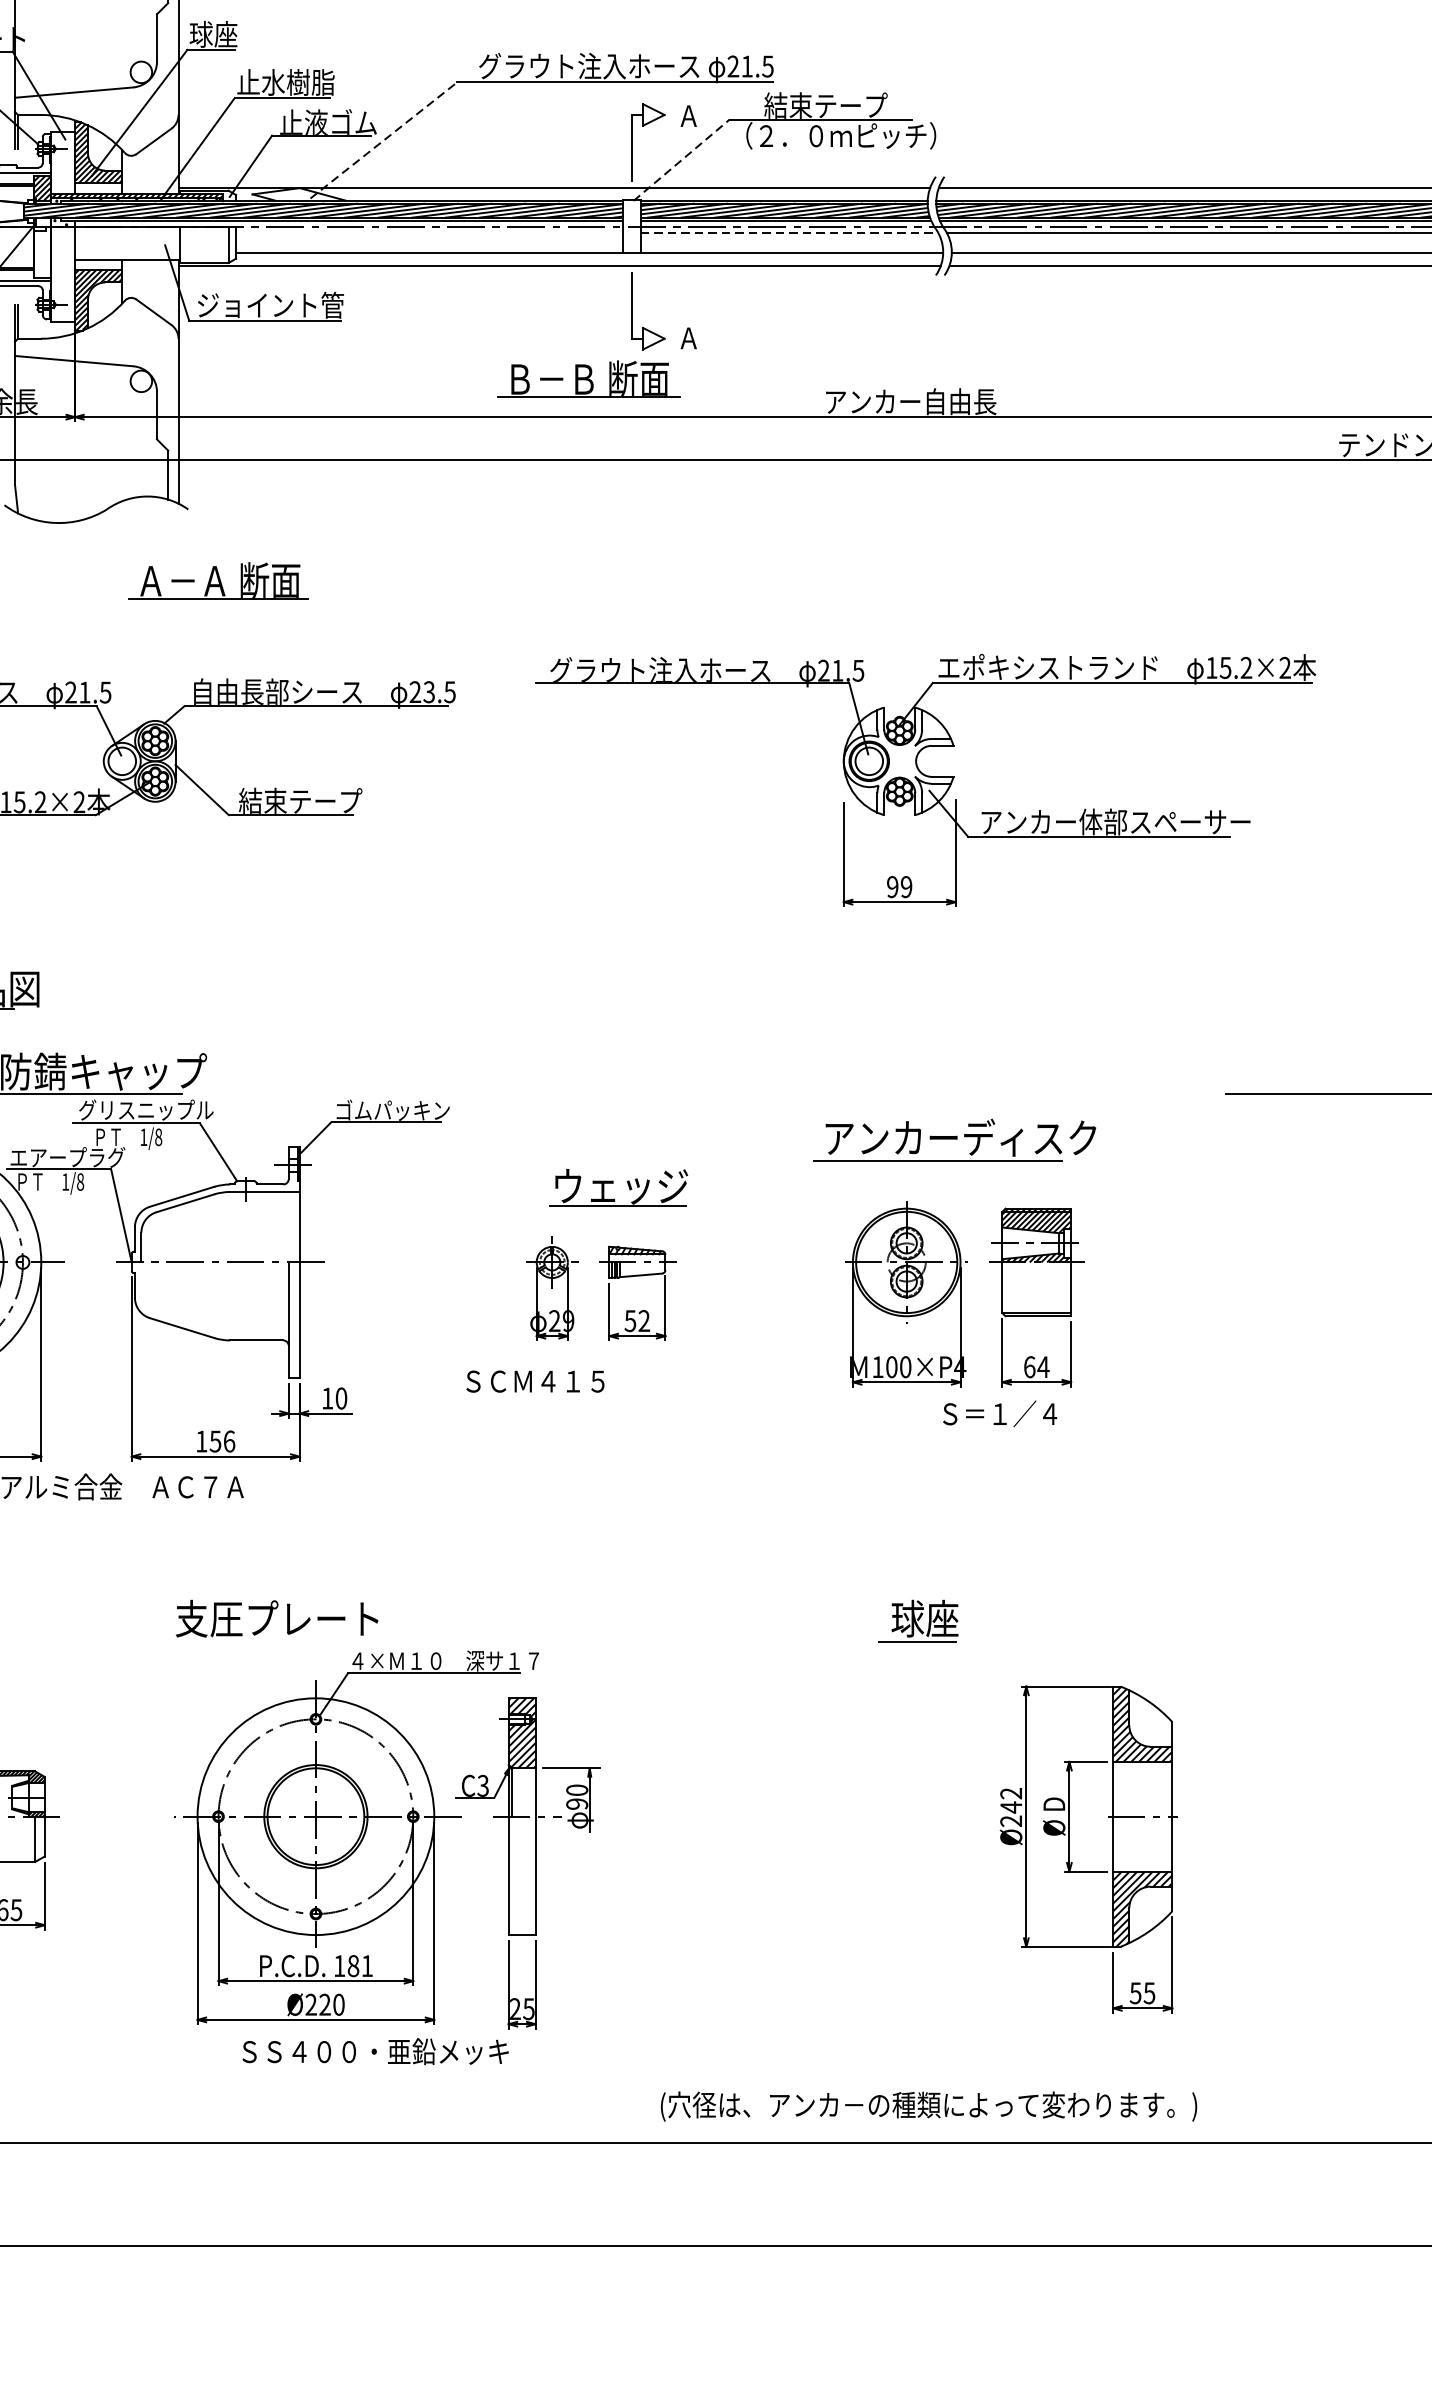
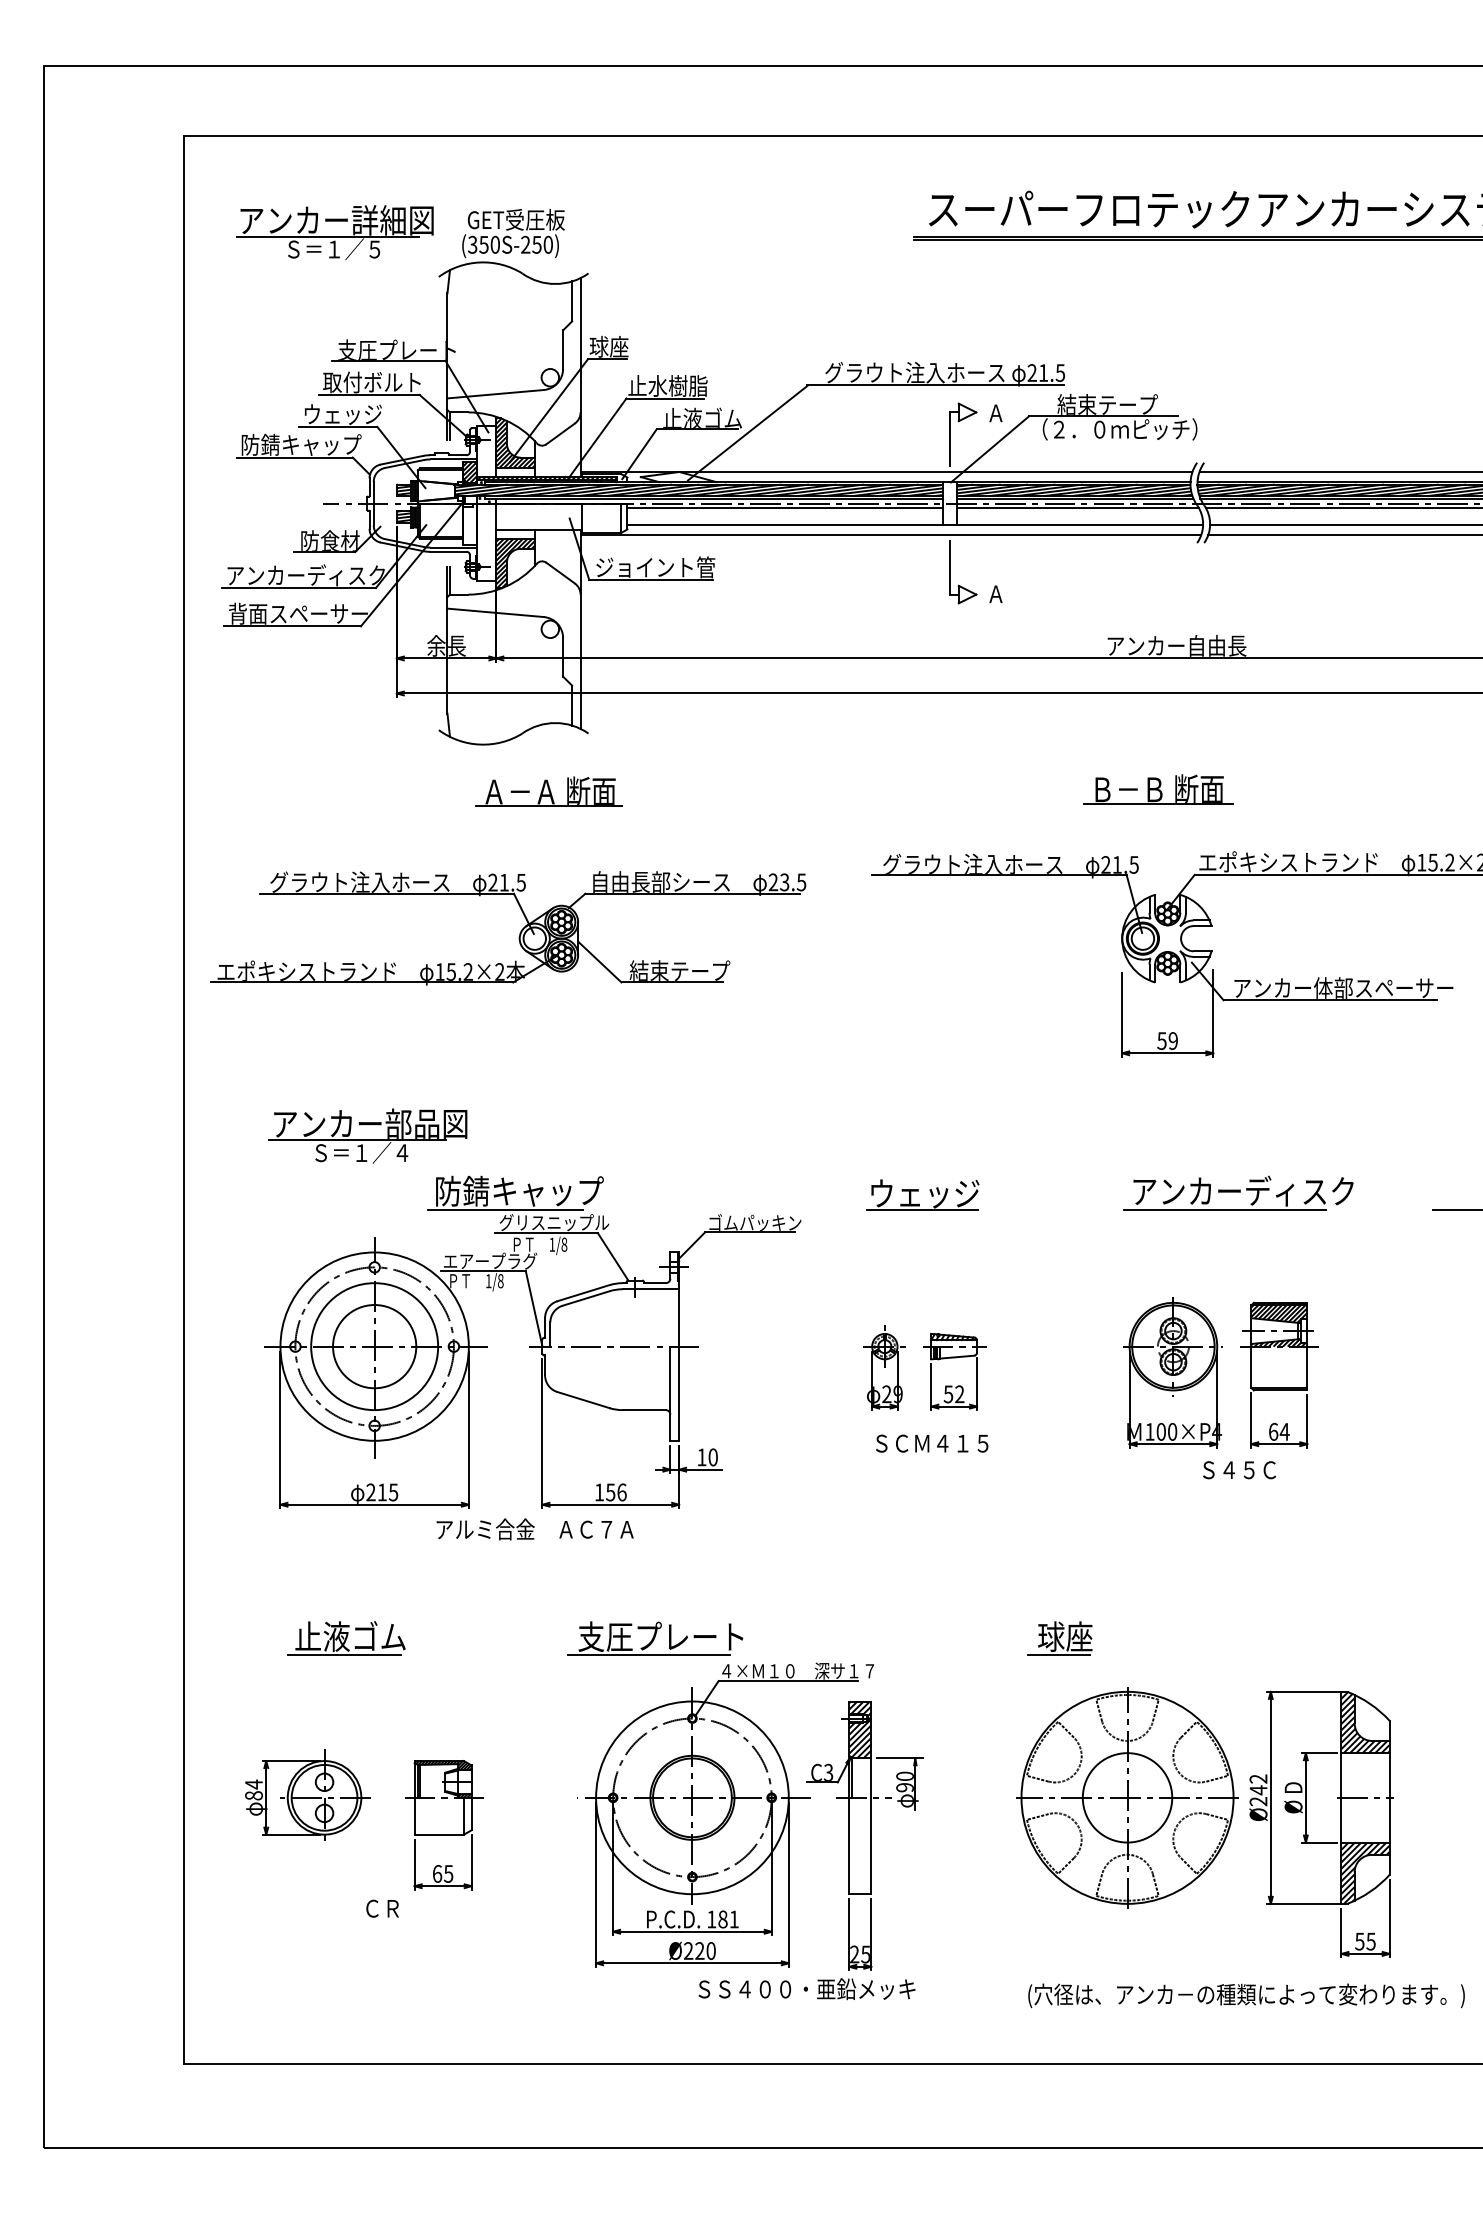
line: (384, 139) -> (748, 432), dashed -> solid
line: (682, 160) -> (990, 449), dashed -> solid
line: (429, 232) -> (784, 508), added
line: (790, 232) -> (1078, 508), dashed -> solid
part: (588, 379) -> (1158, 789), moved
part: (217, 580) -> (548, 791), moved
text: (892, 886) -> (1161, 1040), 99 -> 59
part: (954, 1139) -> (1238, 1192), moved
part: (618, 1187) -> (922, 1194), moved
text: (535, 1381) -> (932, 1443), moved
text: (1011, 1413) -> (1258, 1469), Ｓ＝１／４ -> Ｓ４５Ｃ
part: (917, 1620) -> (1059, 1638), moved
line: (261, 1641) -> (648, 1655), added
part: (850, 1816) -> (1127, 1797), added
text: (374, 2052) -> (806, 1989), moved
text: (928, 2106) -> (1246, 1995), moved

